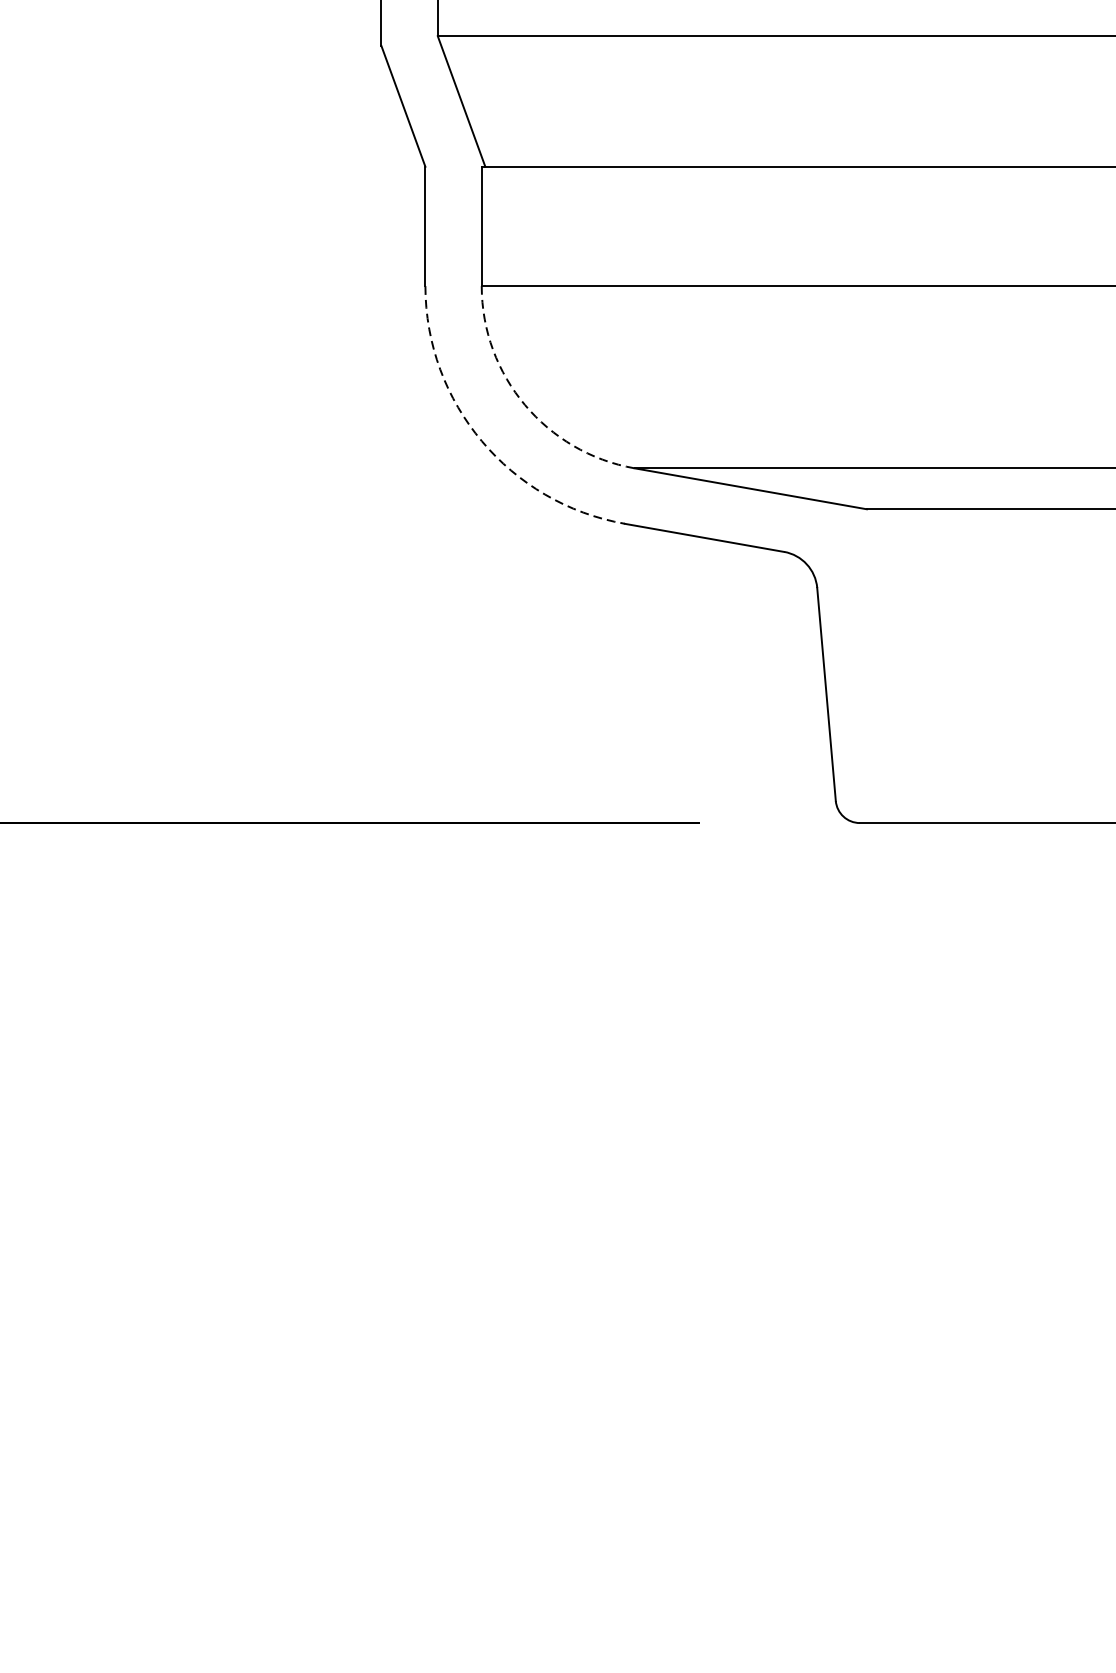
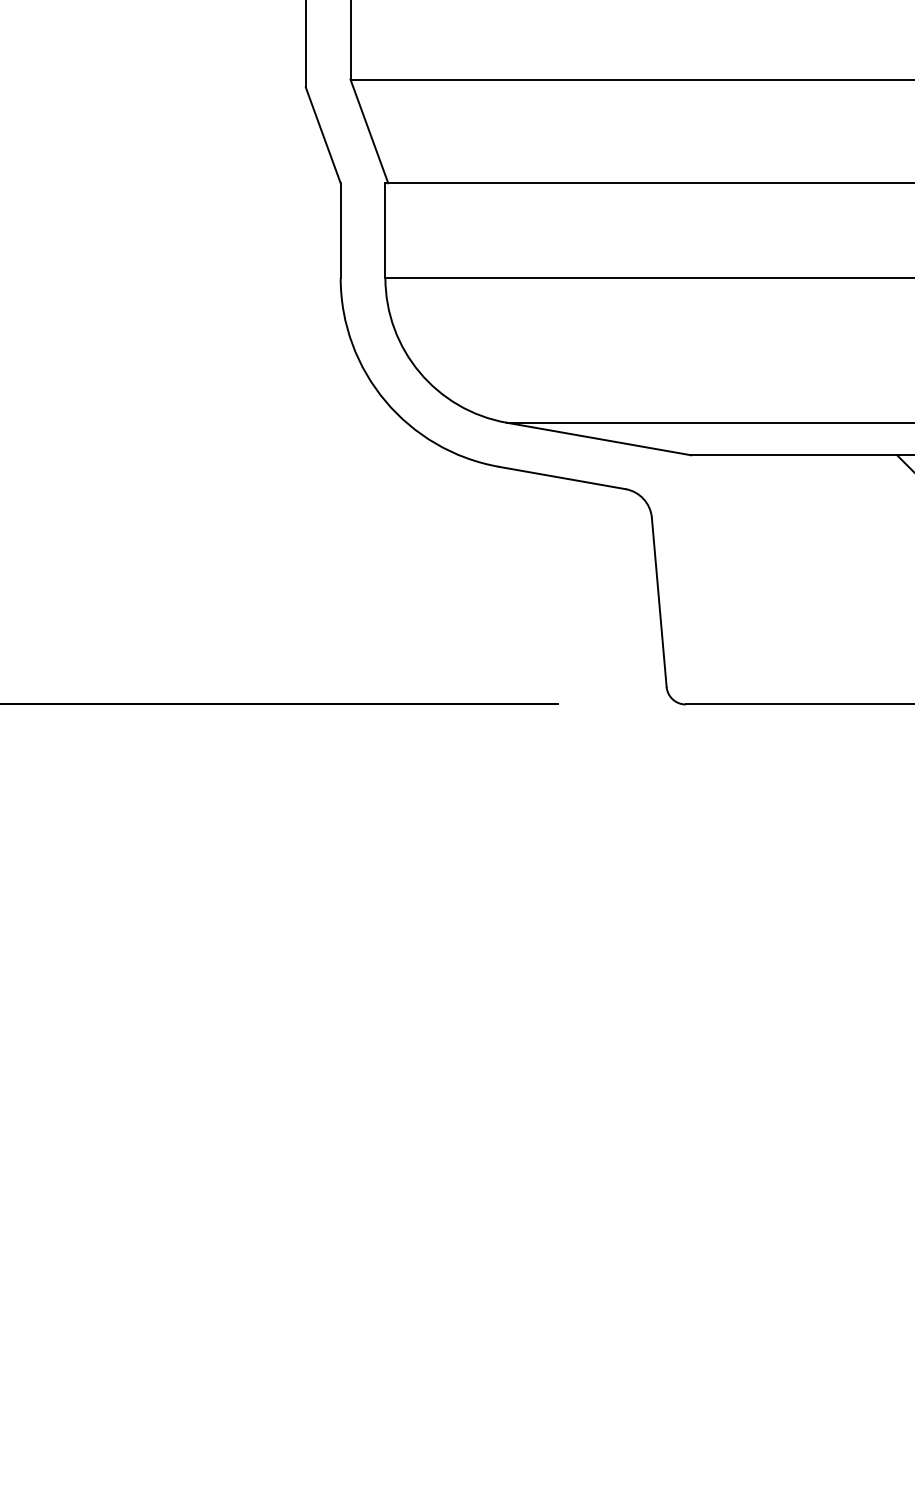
arc: (524, 405) -> (419, 372), dashed -> solid
arc: (481, 441) -> (385, 401), dashed -> solid

